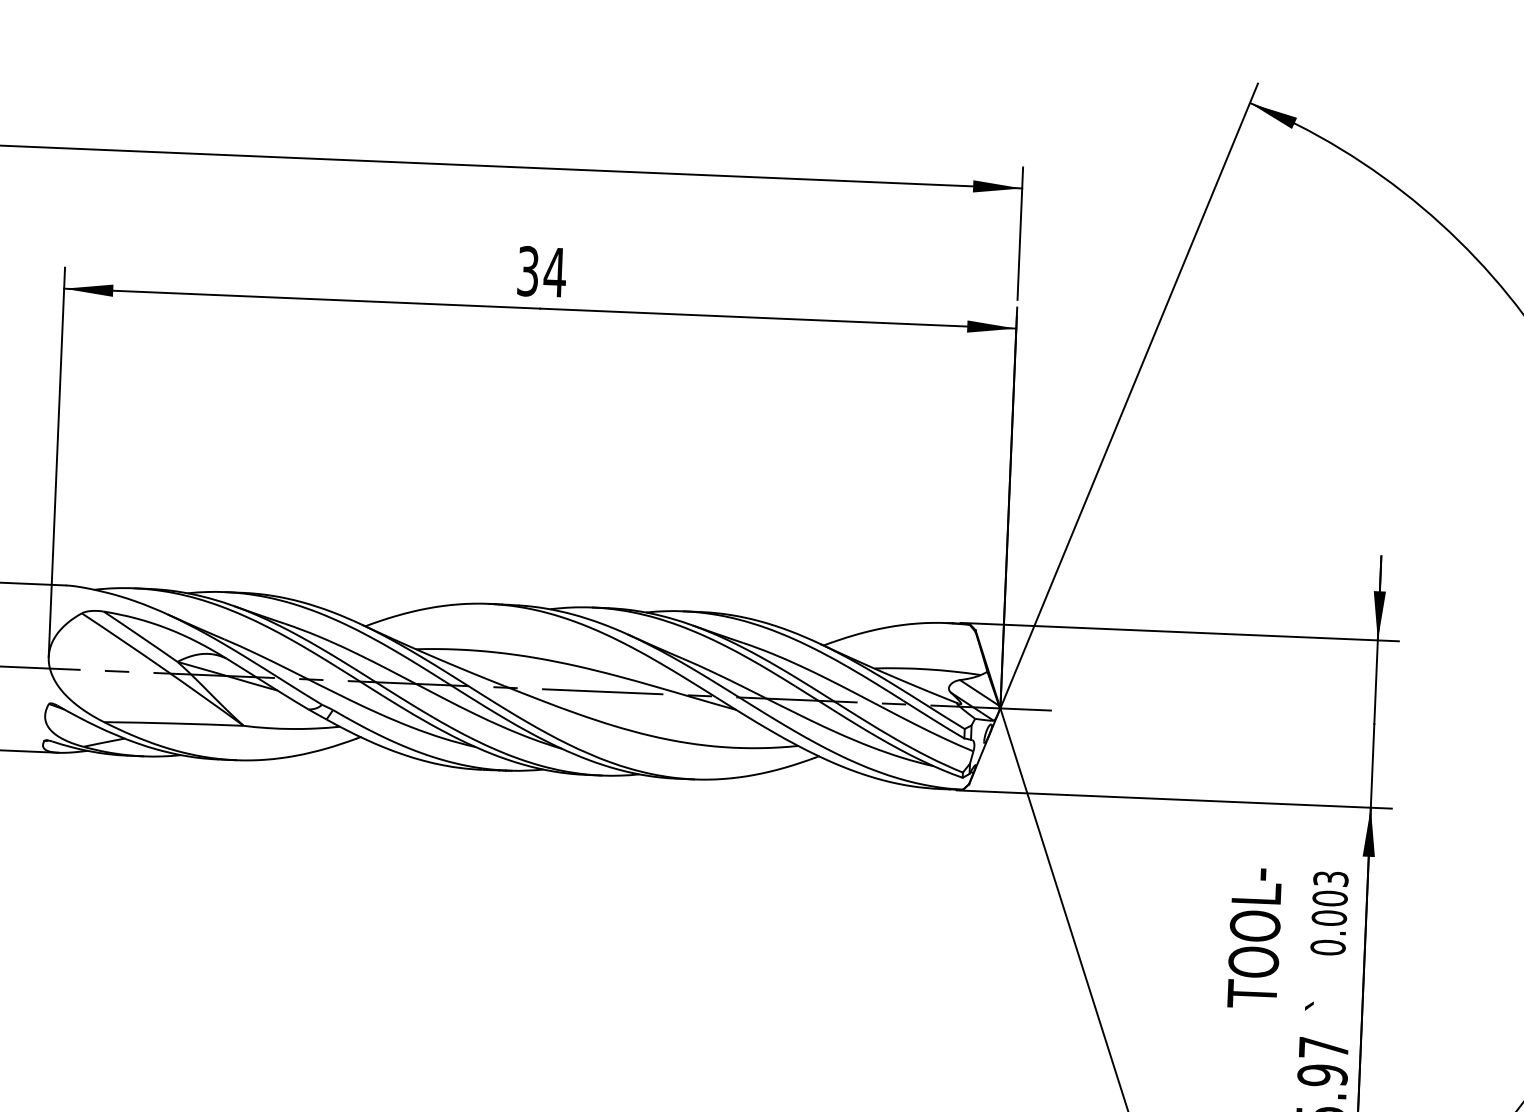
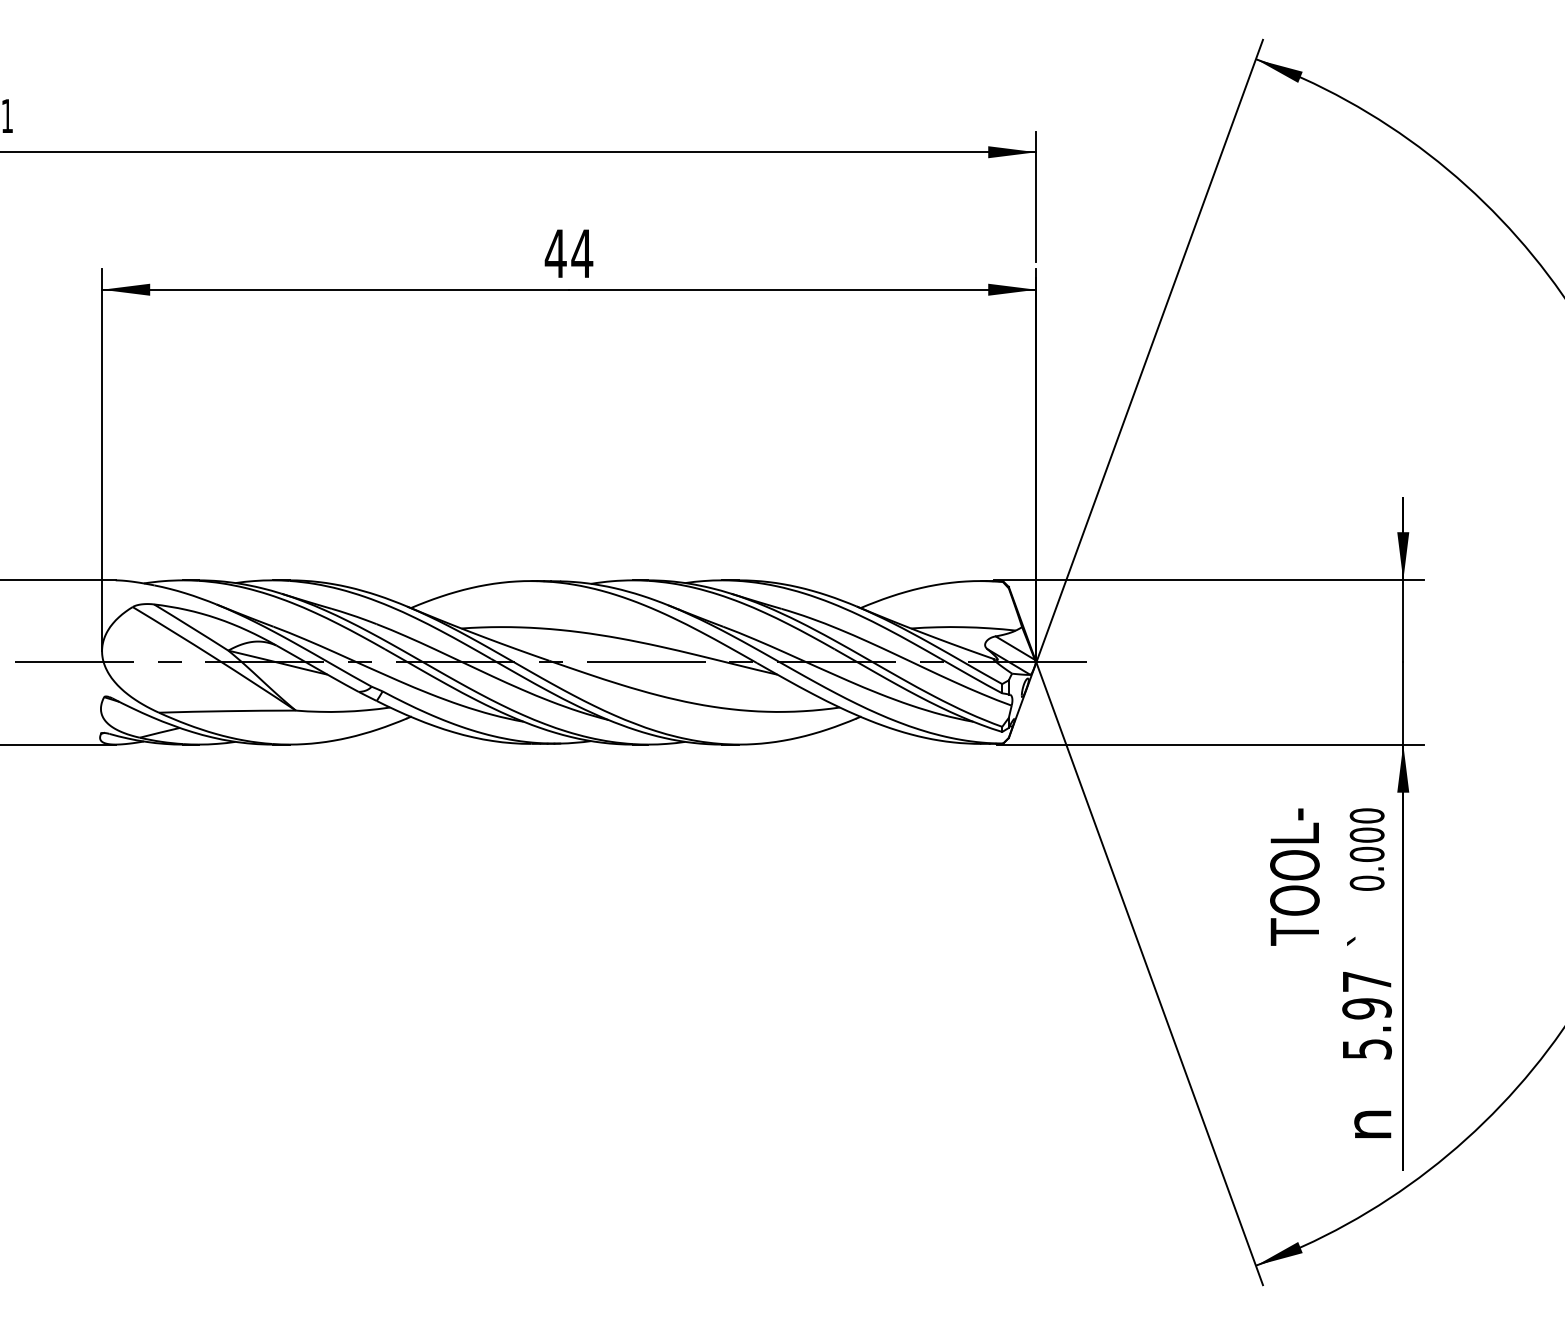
text: (527, 271) -> (555, 253), 34 -> 44
text: (1330, 878) -> (1366, 815), 0.003 -> 0.000

